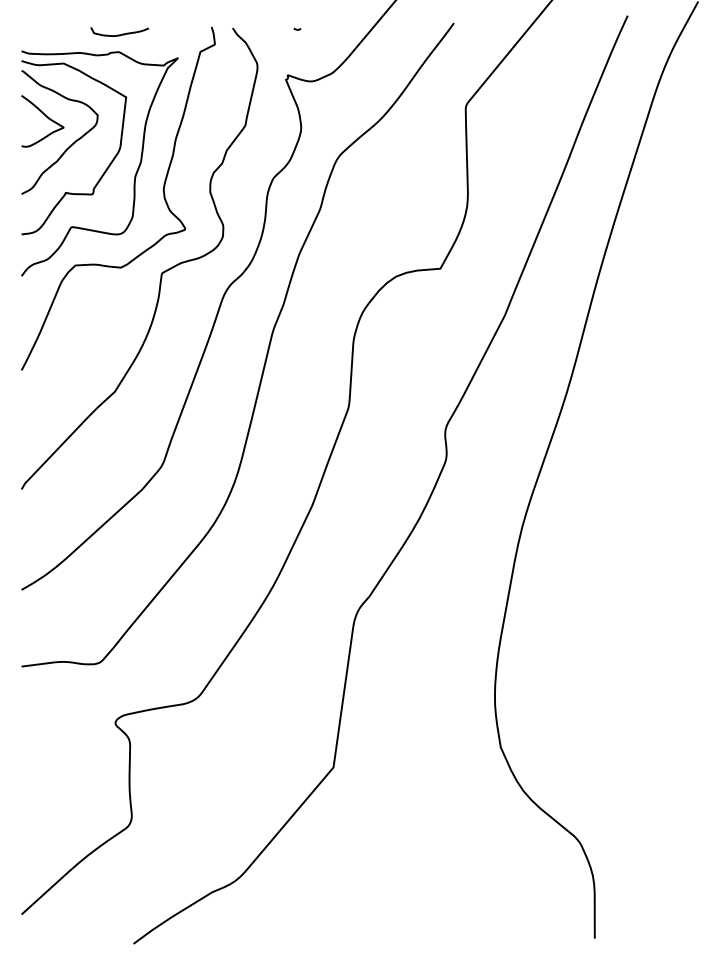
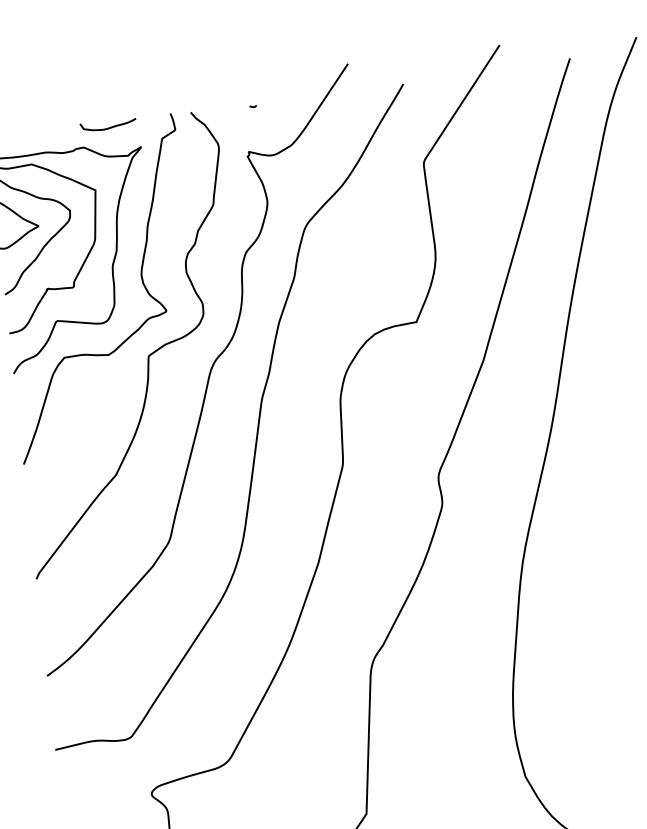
curve: (119, 34) -> (108, 127), moved

